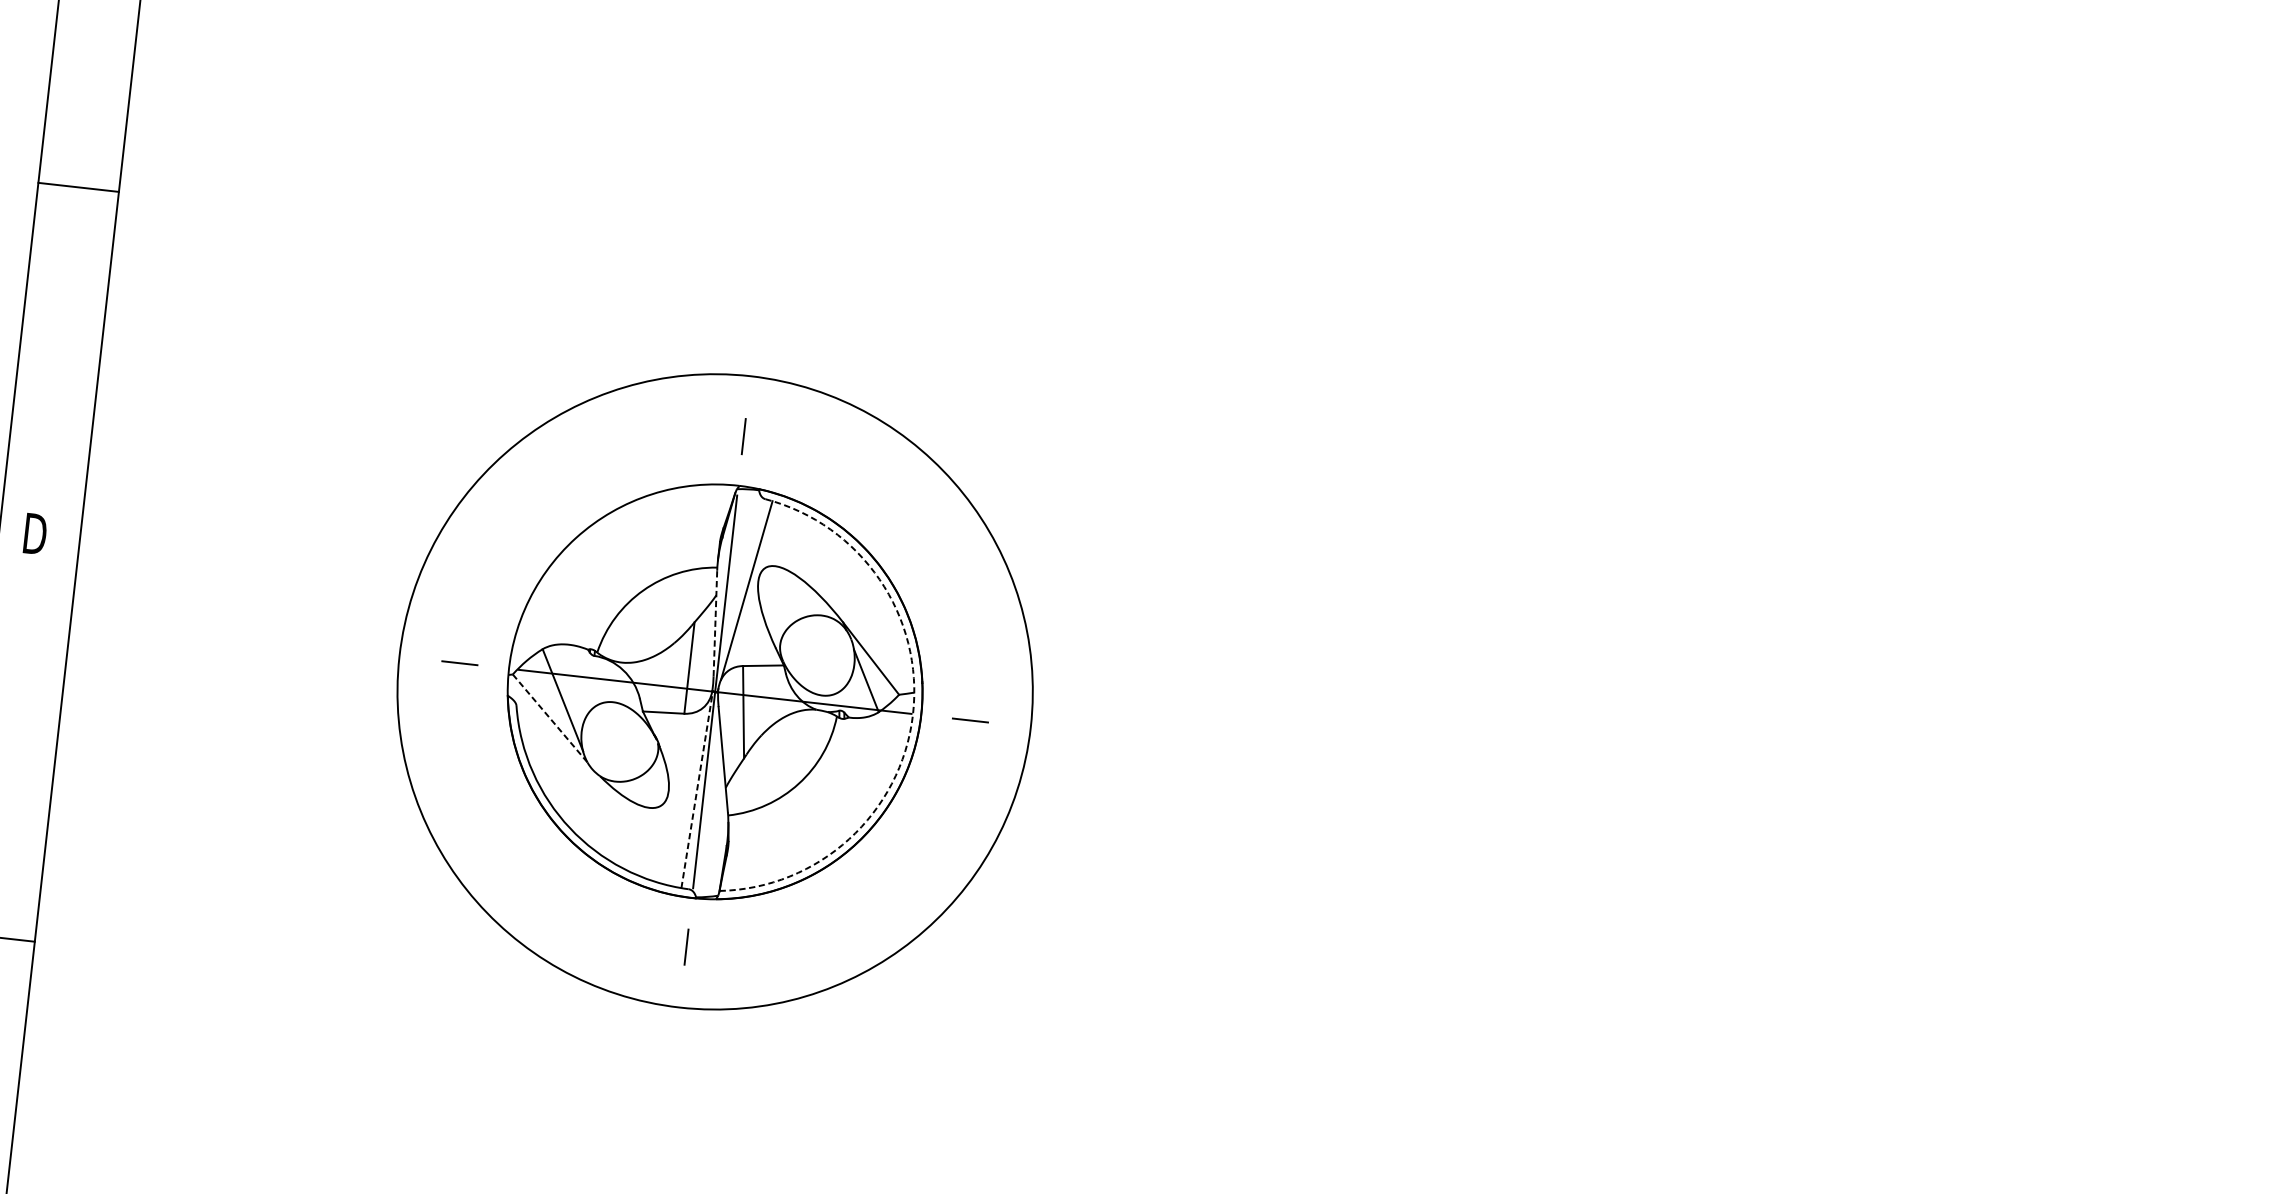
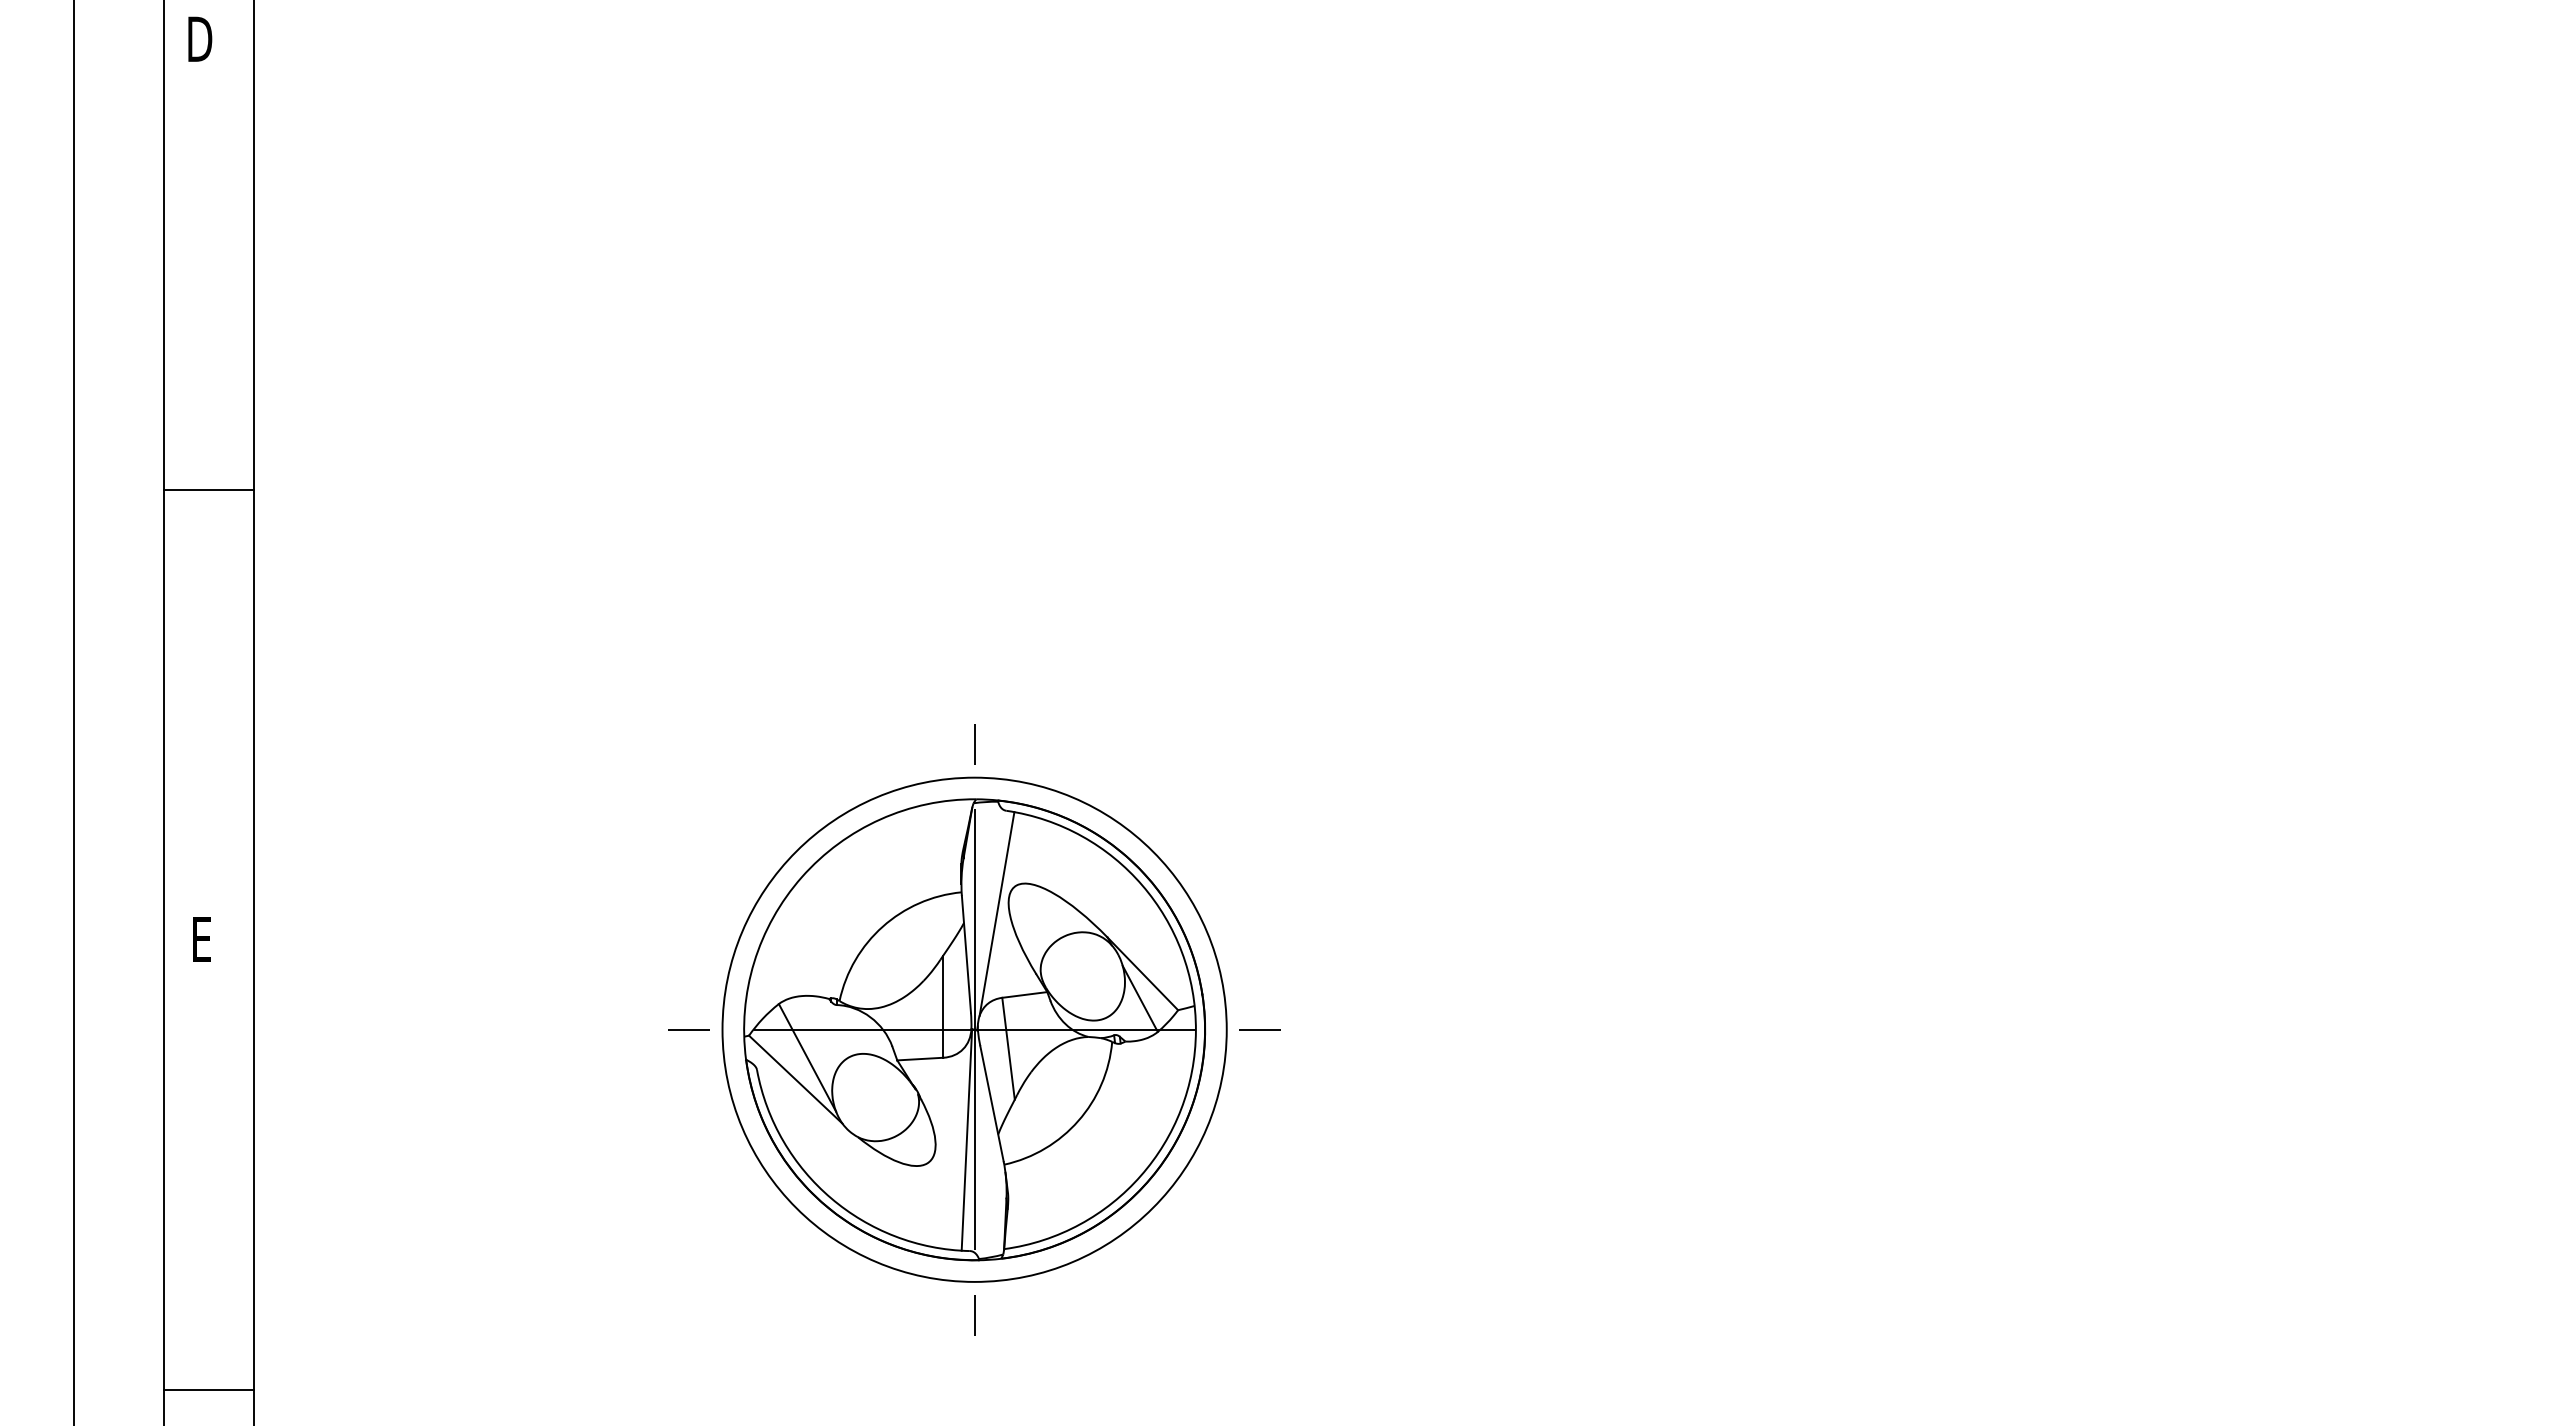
line: (78, 187) -> (209, 489), moved
text: (35, 533) -> (204, 939), D -> E
line: (715, 623) -> (966, 954), dashed -> solid
circle: (715, 691) -> (974, 1029), size x0.71
arc: (912, 714) -> (1195, 1030), dashed -> solid
line: (550, 718) -> (796, 1079), dashed -> solid
line: (696, 790) -> (966, 1140), dashed -> solid

